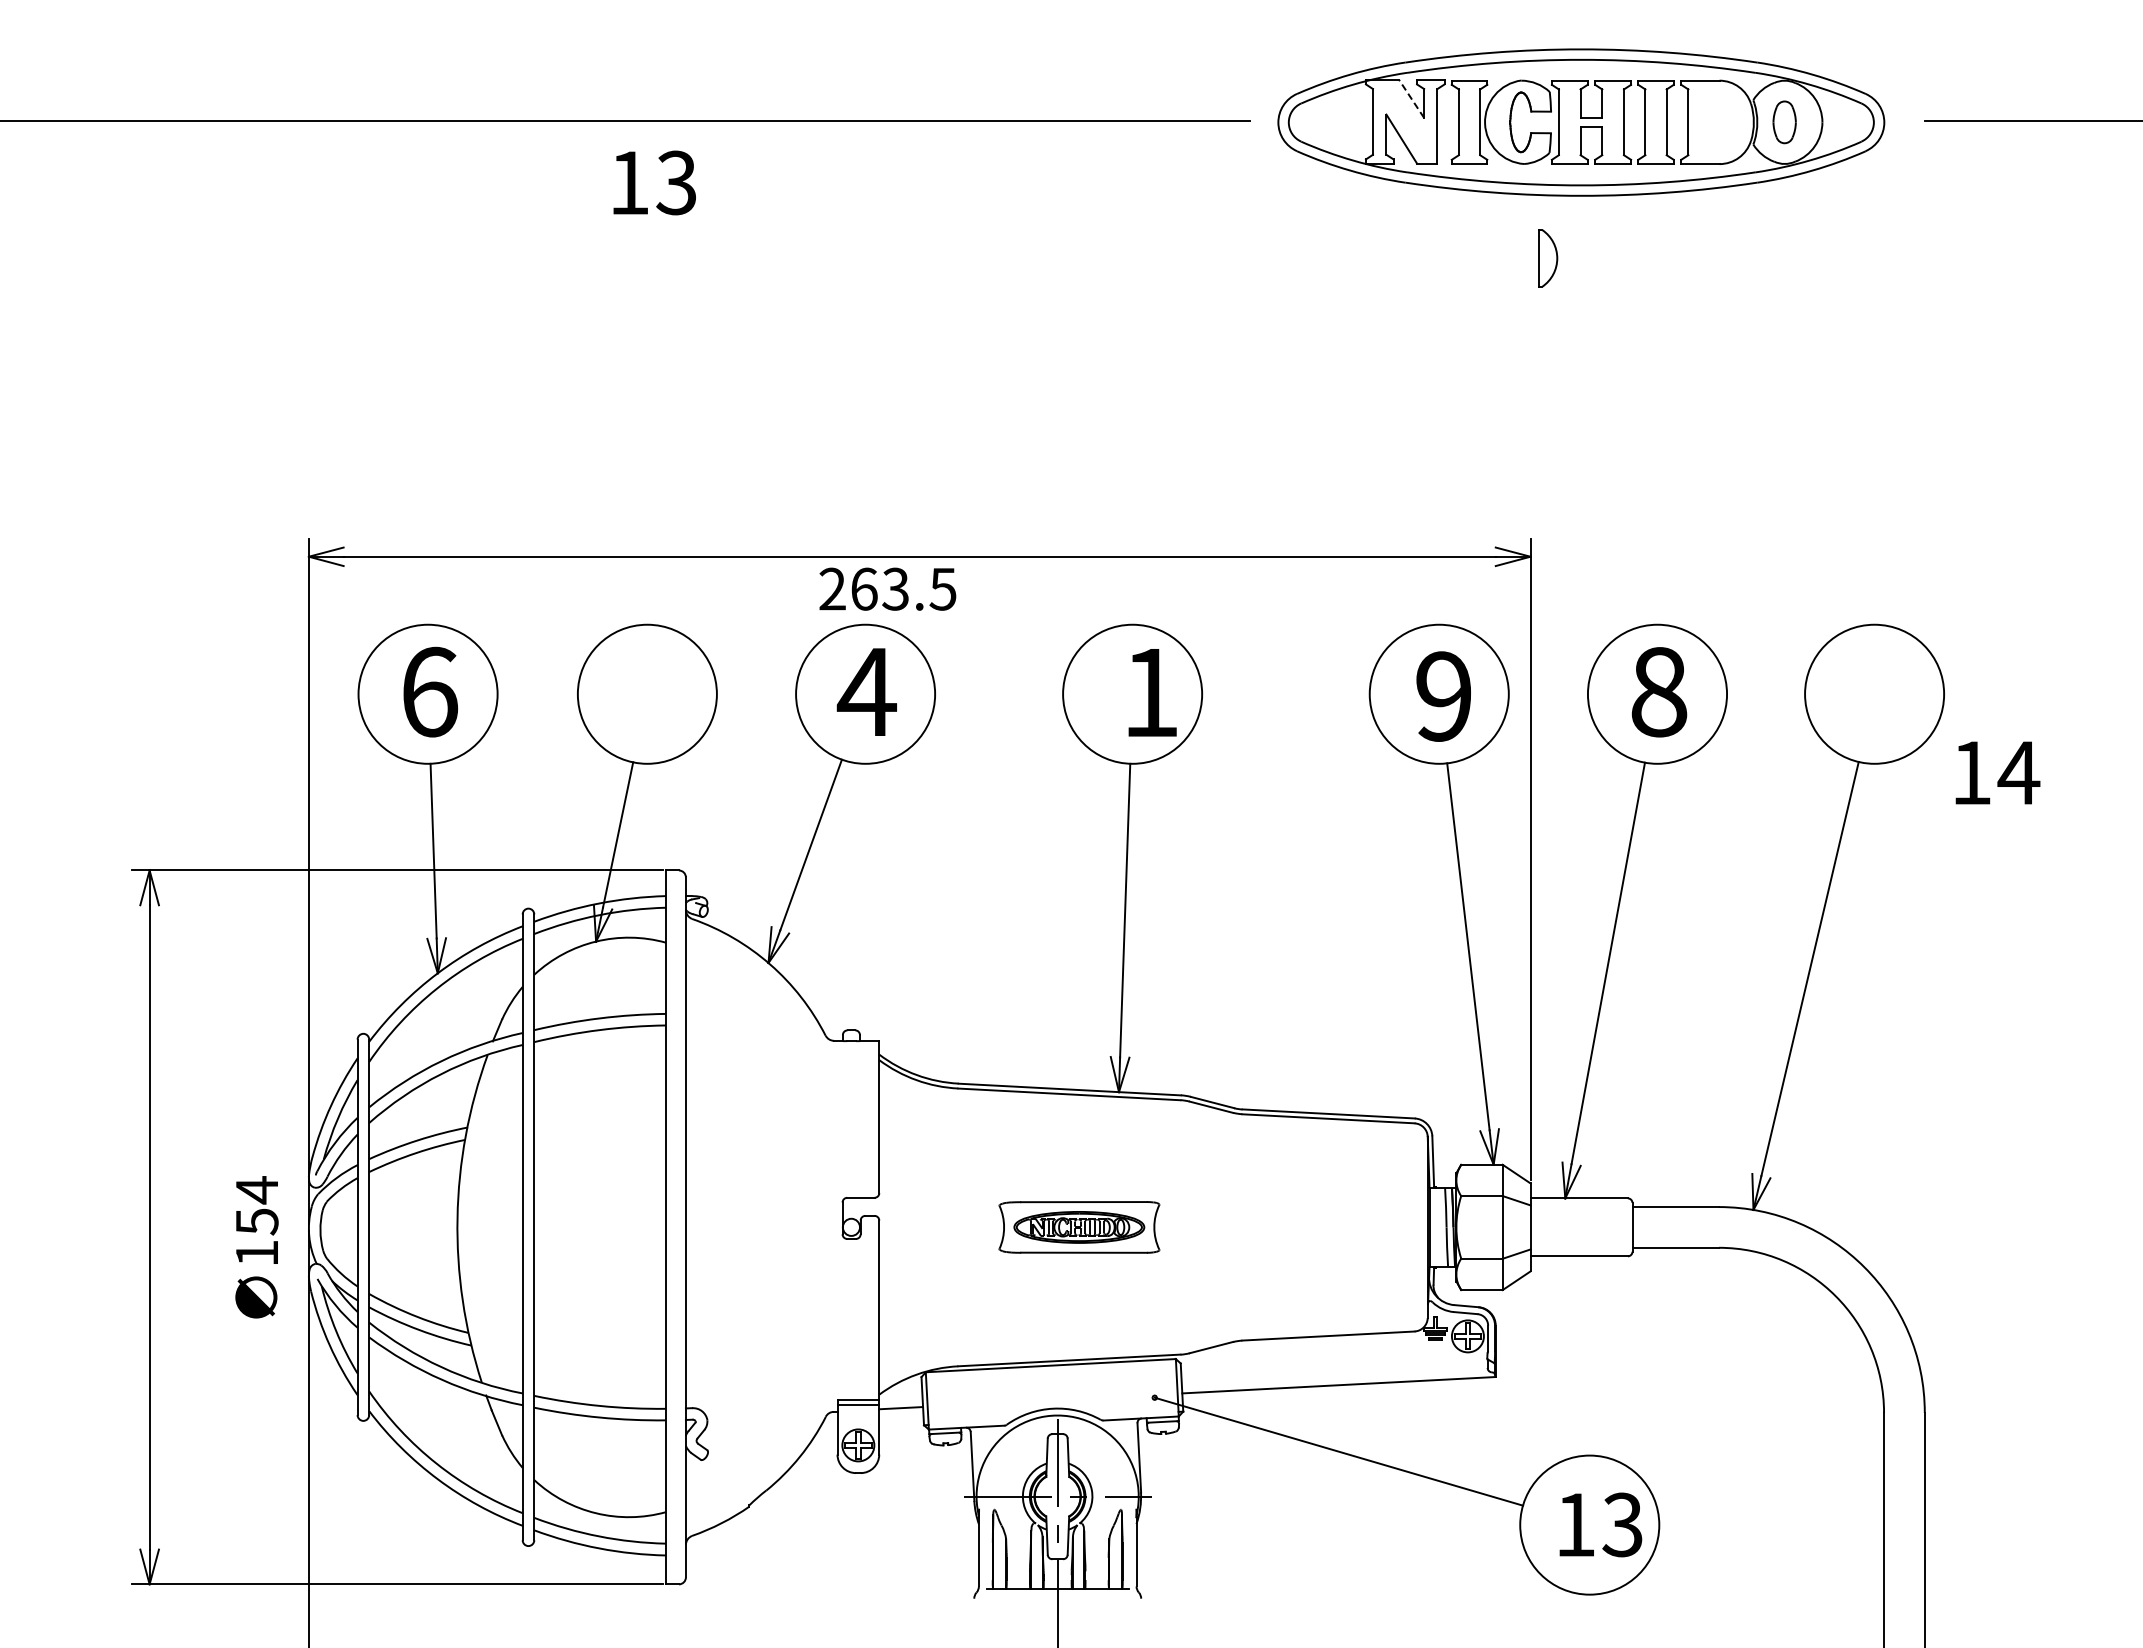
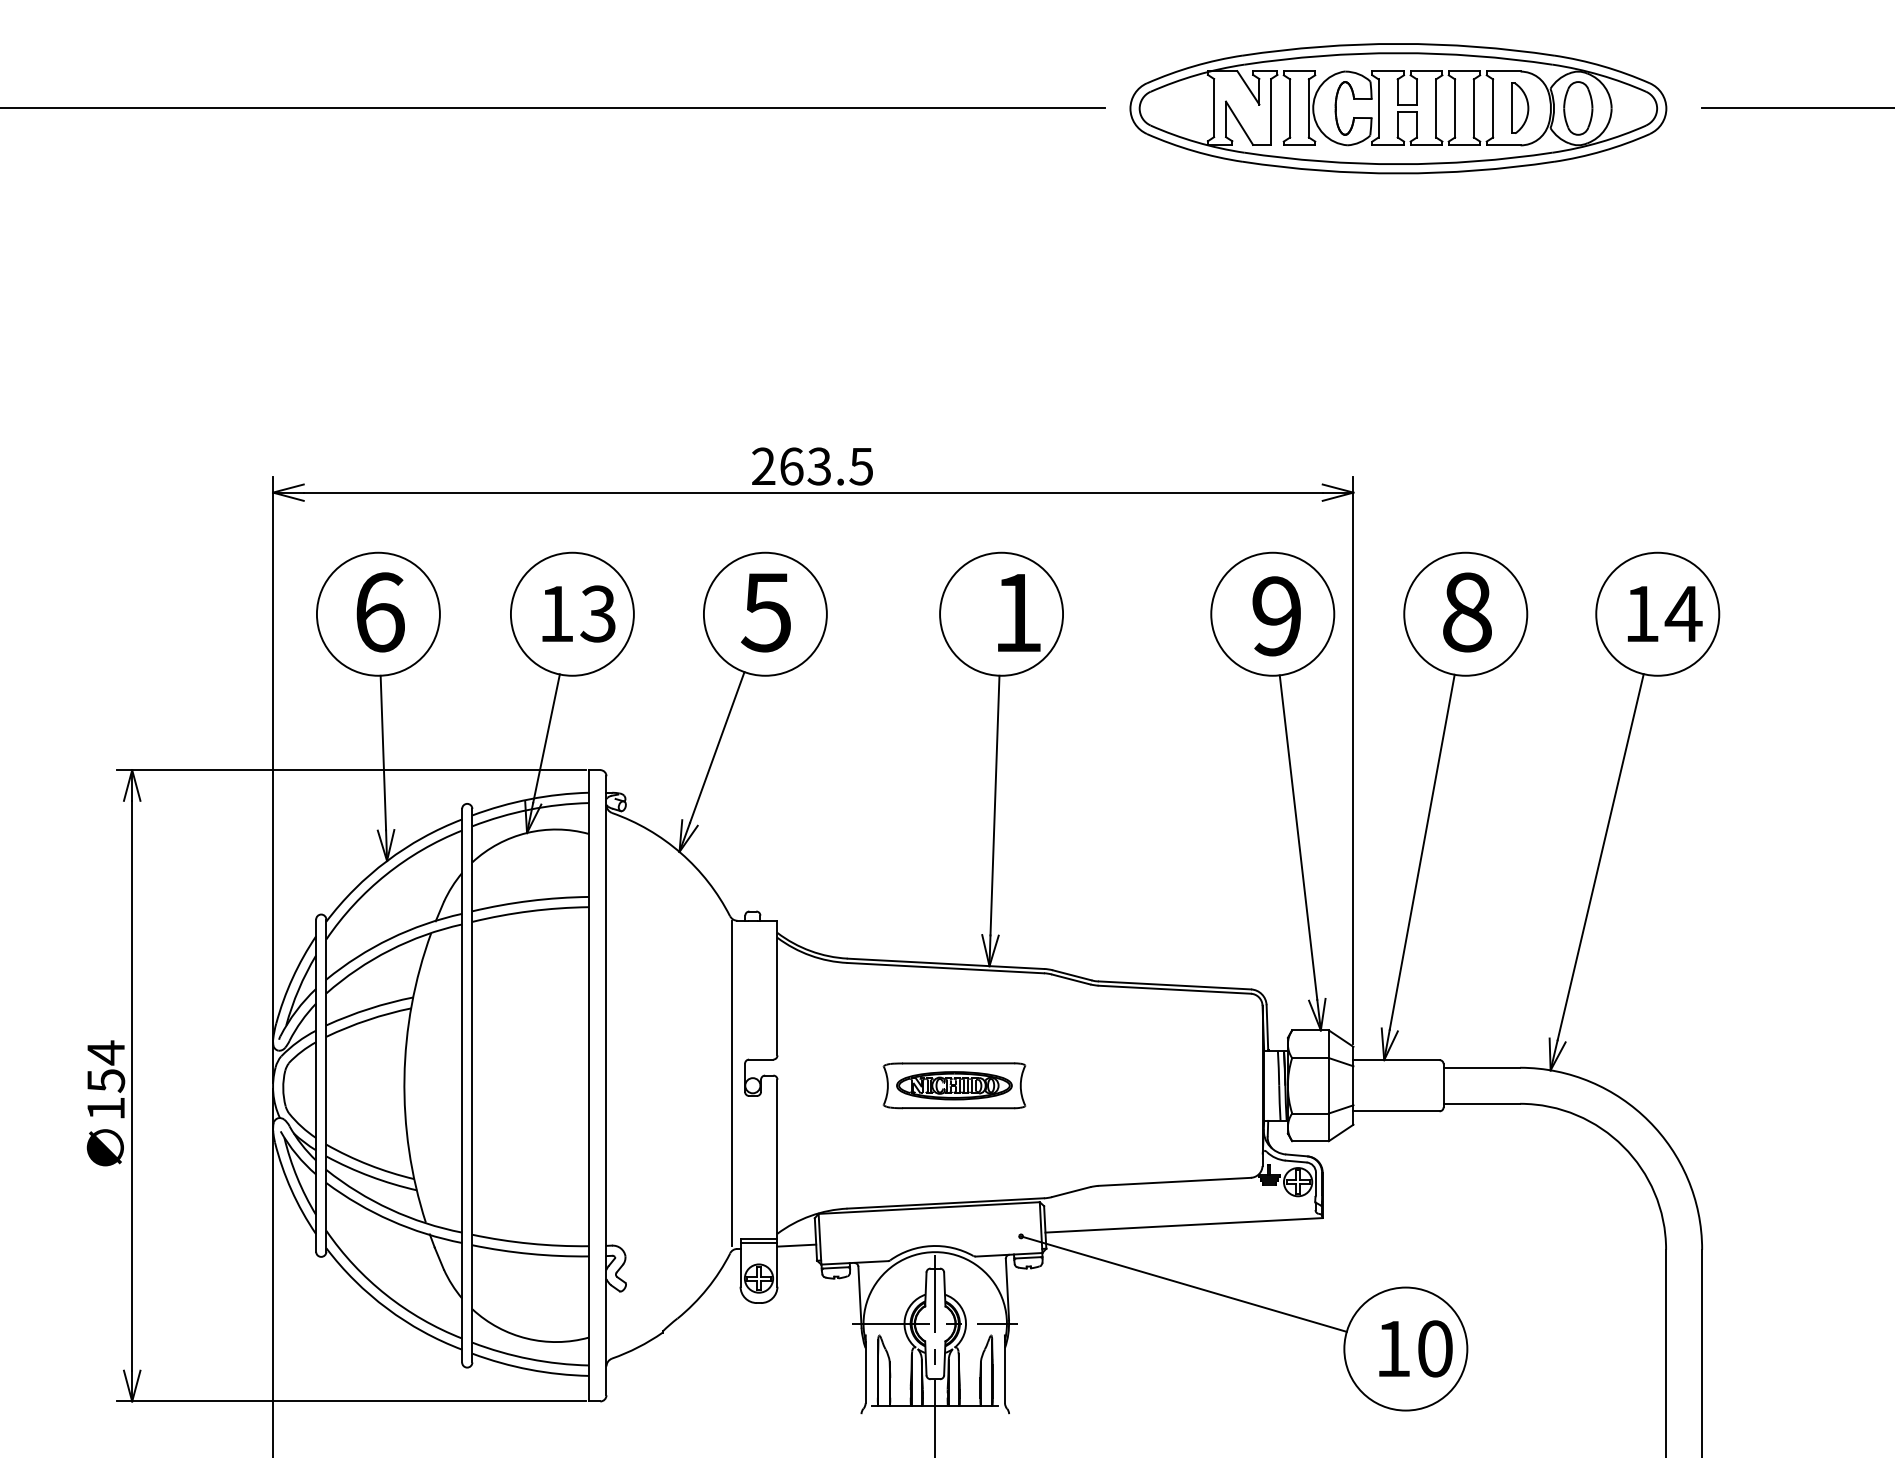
line: (1411, 99) -> (1248, 88), dashed -> solid
part: (1784, 122) -> (1578, 108), size x1.43
text: (654, 182) -> (578, 613), moved
part: (1548, 258) -> (1520, 108), moved
text: (887, 588) -> (812, 465), moved
text: (866, 692) -> (766, 612), 4 -> 5
text: (1997, 772) -> (1664, 613), moved
line: (828, 1224) -> (732, 1083), added
text: (256, 1247) -> (105, 1103), moved
text: (1622, 1524) -> (1434, 1348), 13 -> 10

